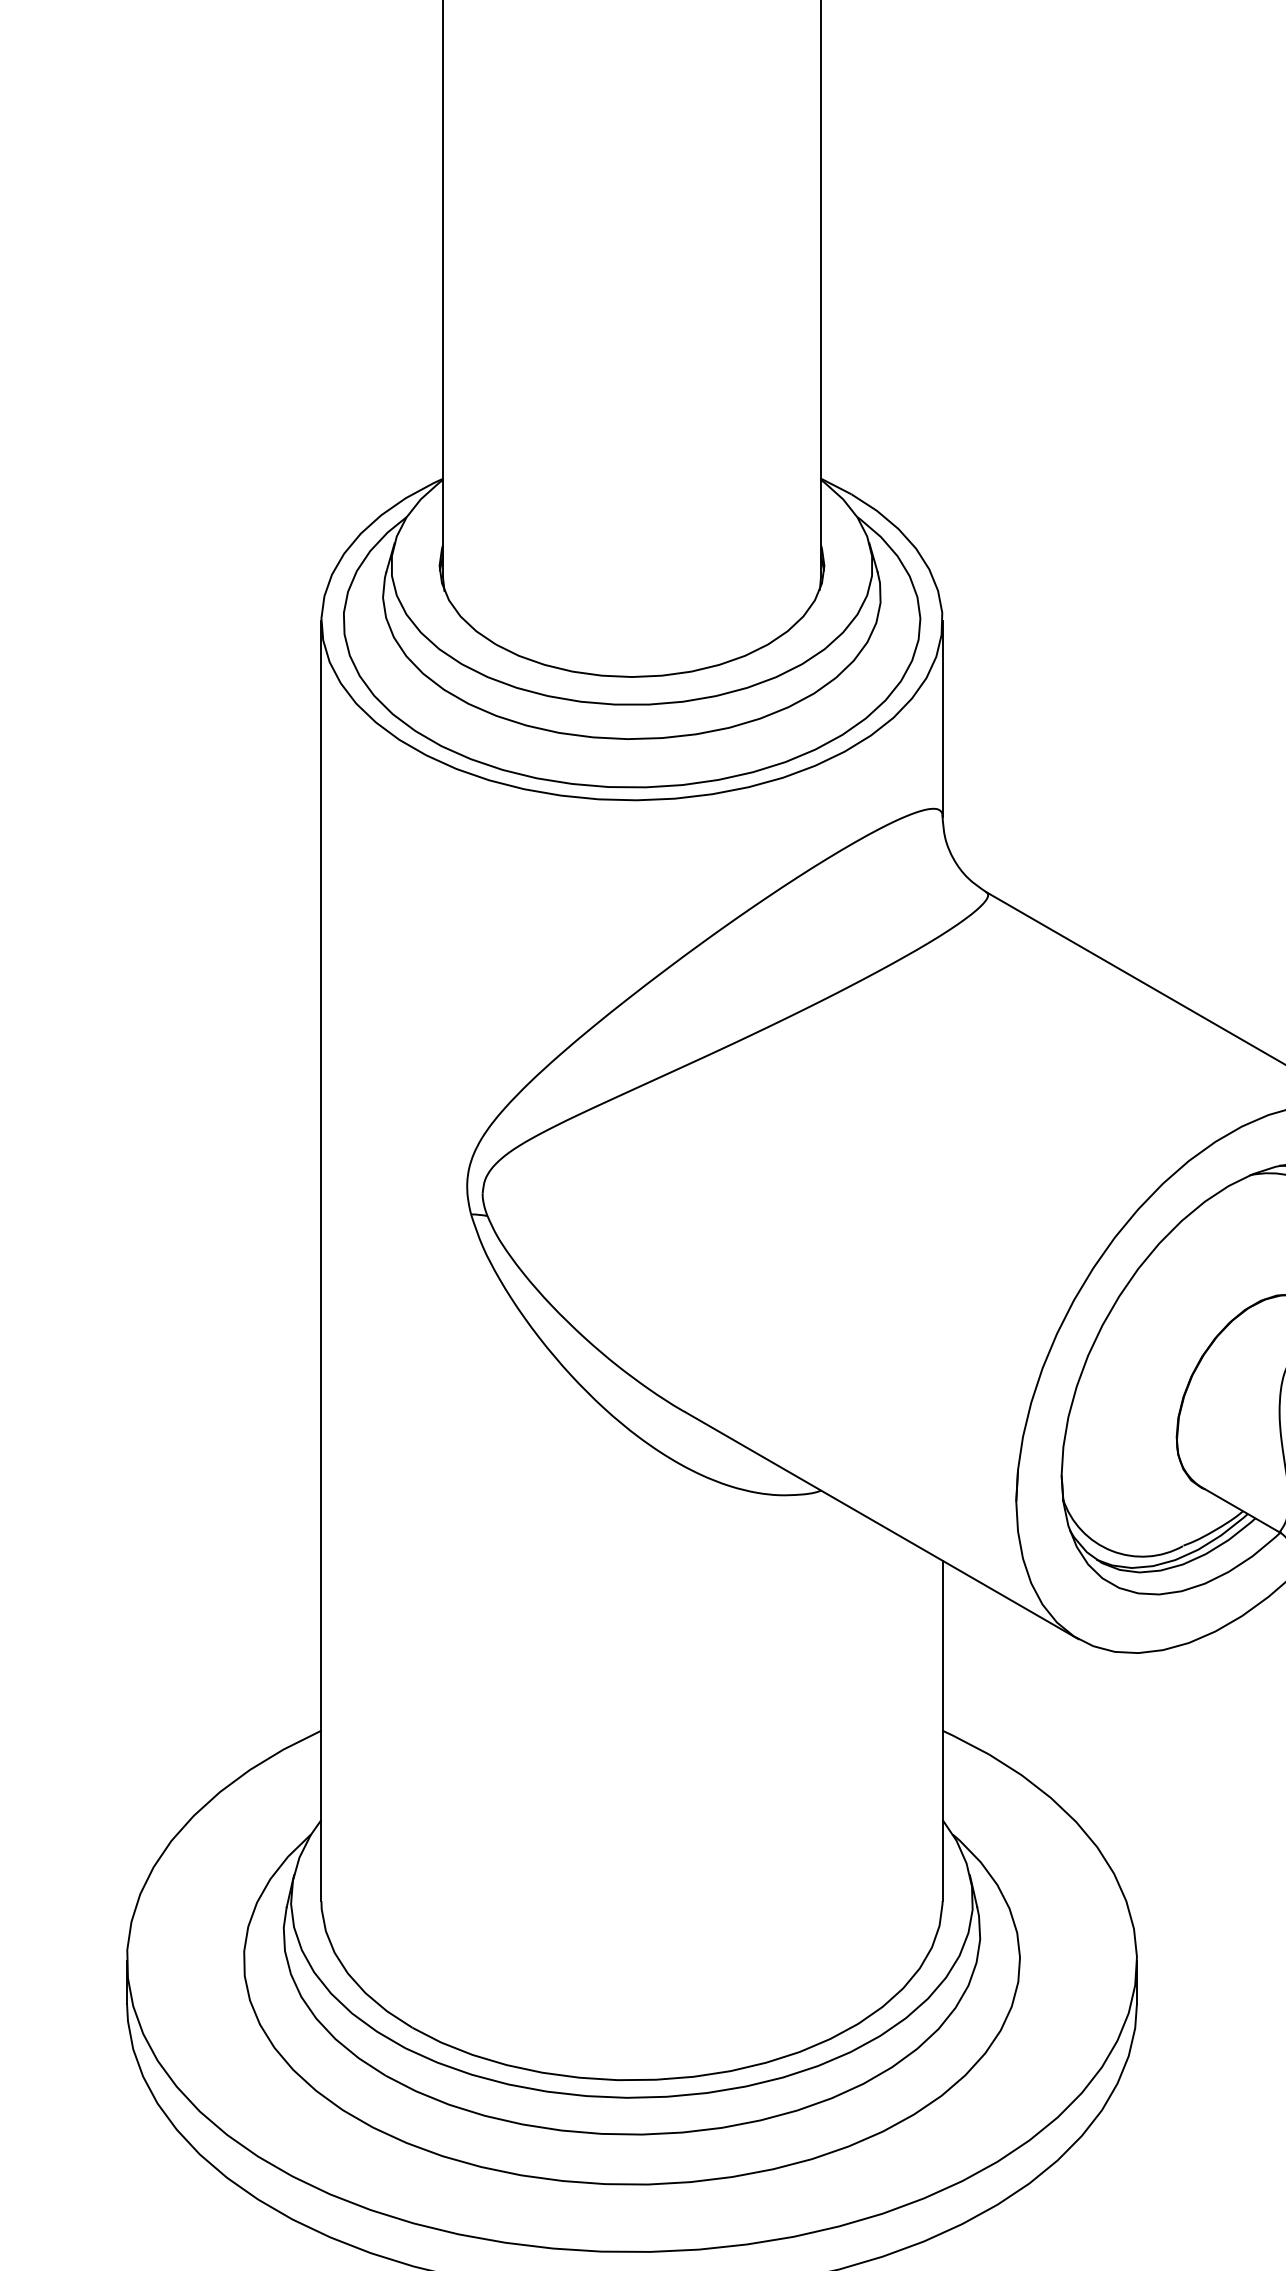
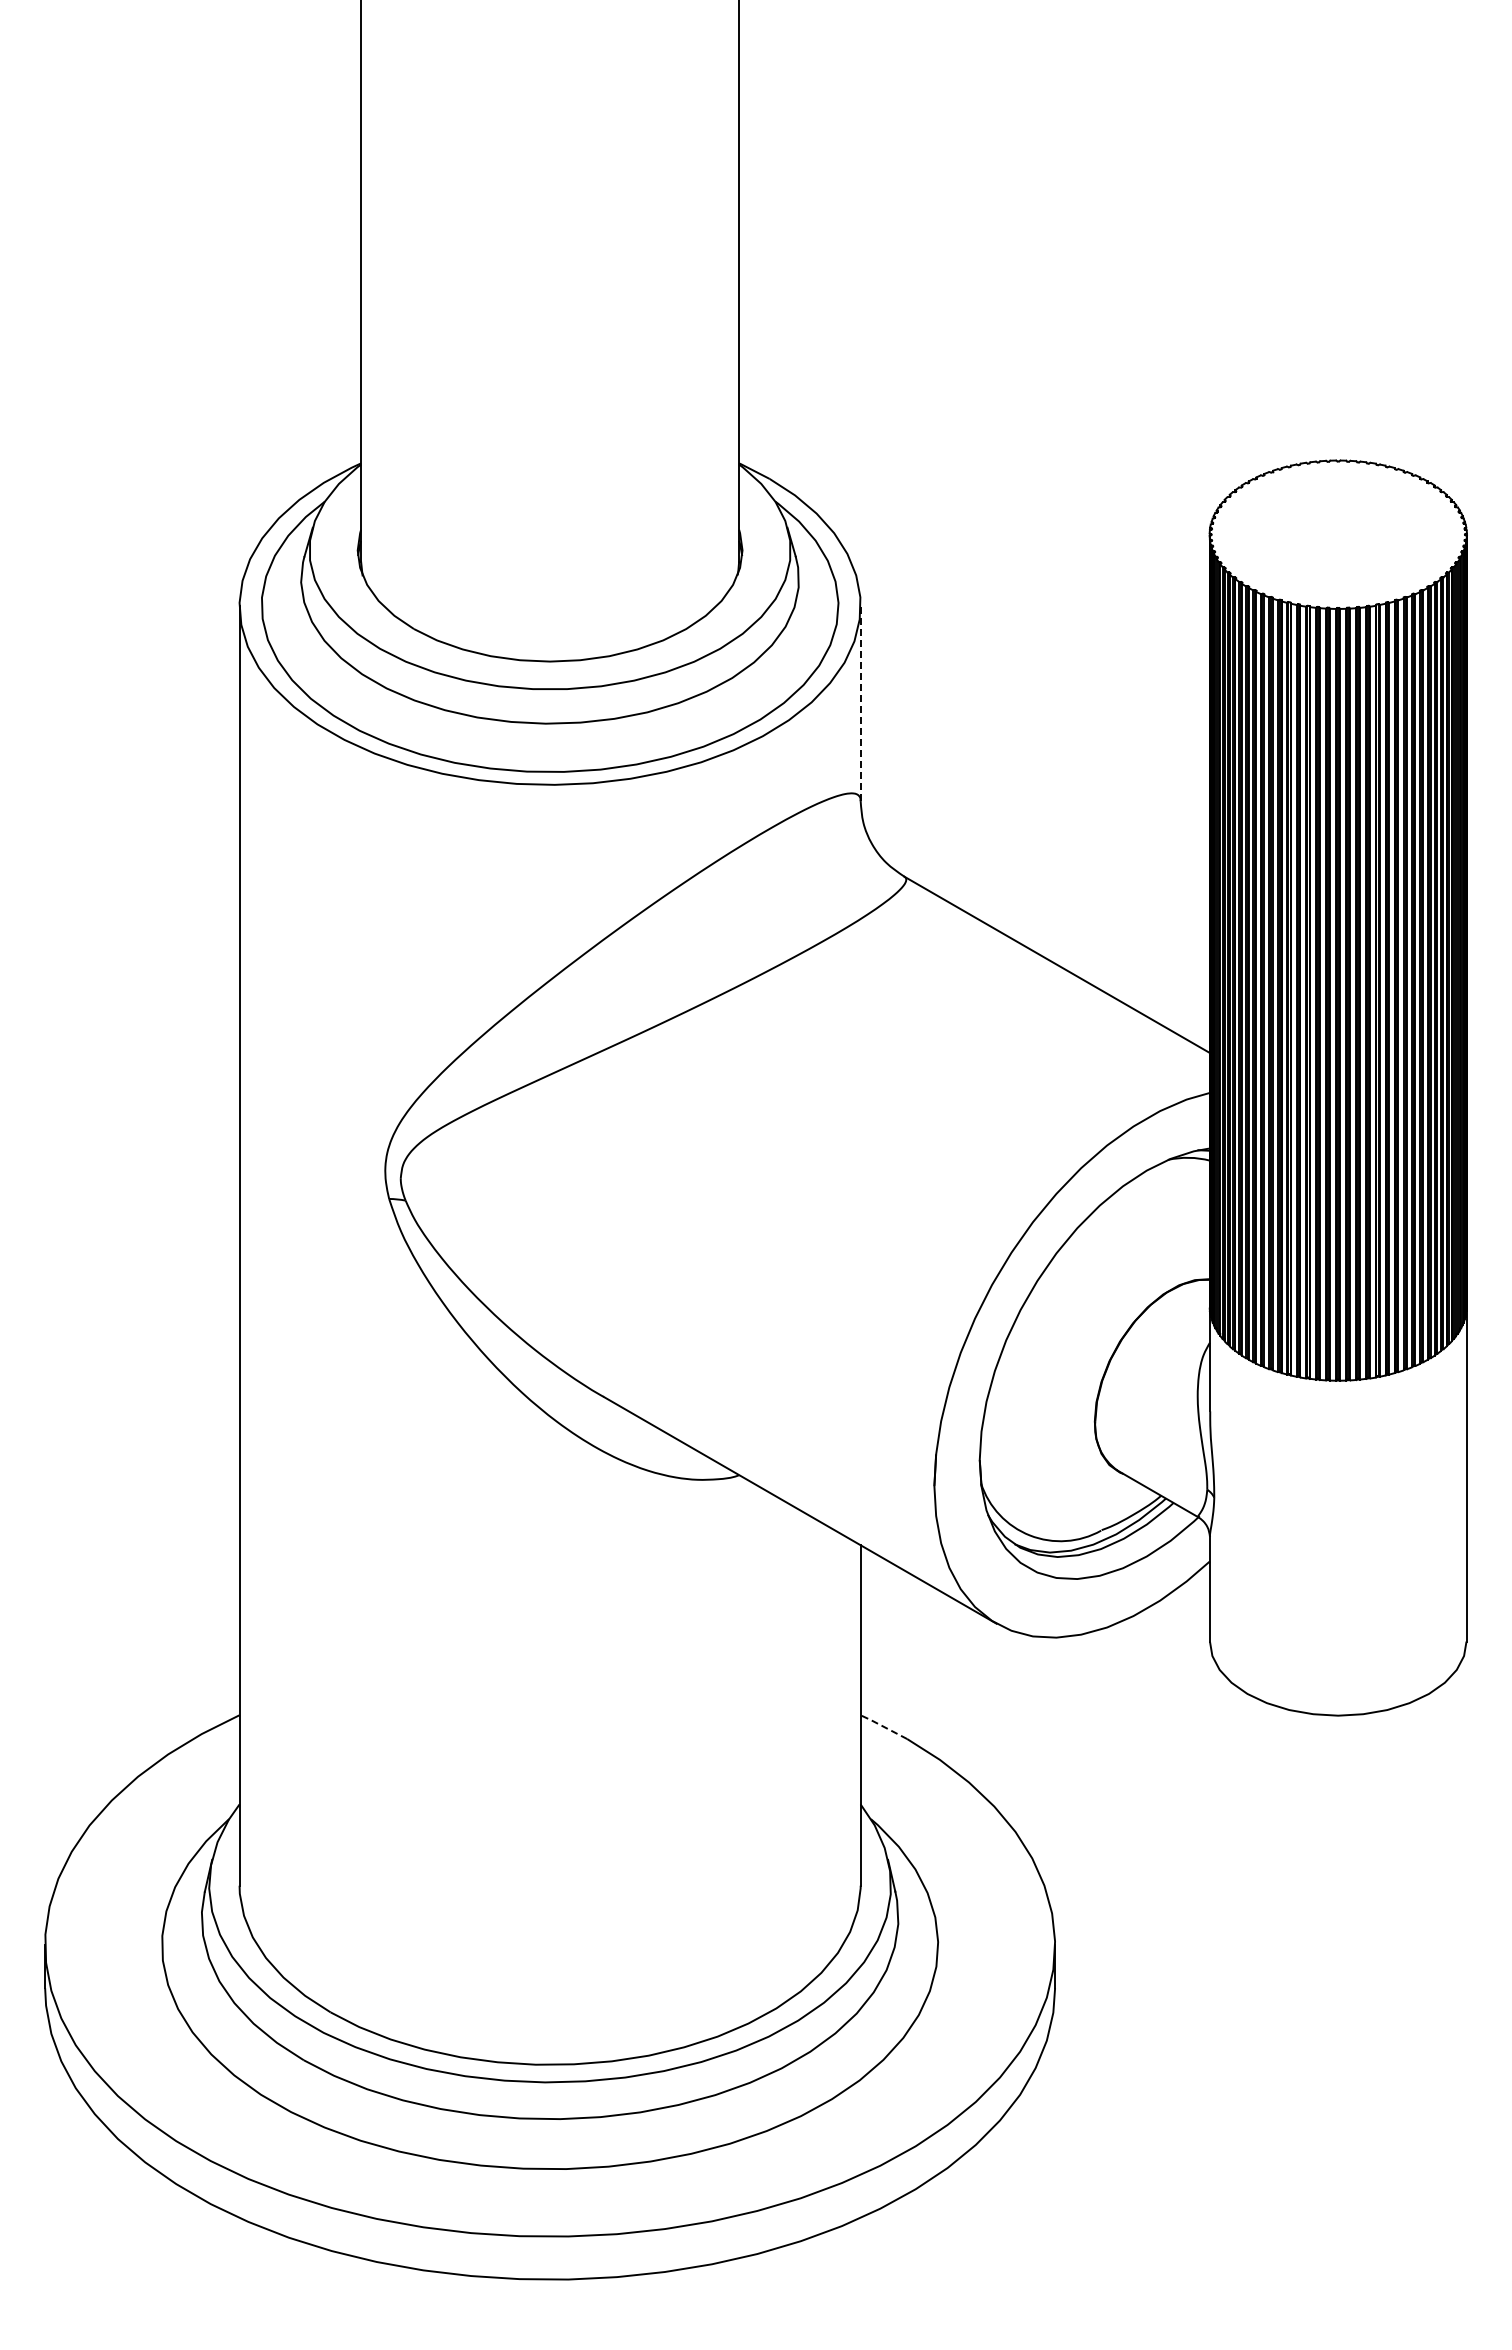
line: (942, 718) -> (860, 703), solid -> dashed
line: (965, 1741) -> (883, 1726), solid -> dashed

